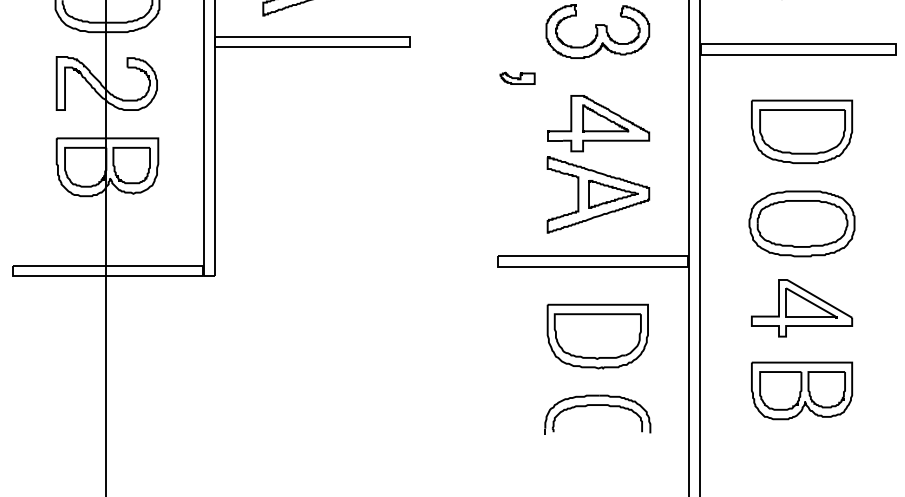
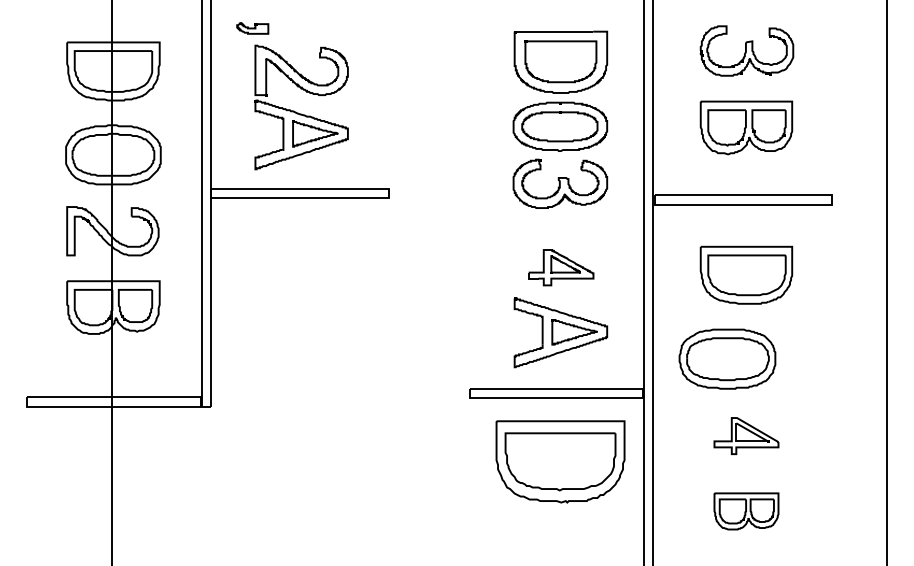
part: (516, 78) -> (486, 226), removed
part: (599, 123) -> (561, 267), size x0.7
part: (802, 223) -> (727, 358), moved
part: (802, 307) -> (746, 435), size x0.7
part: (596, 336) -> (559, 461), size x1.4
part: (802, 391) -> (746, 511), size x0.7
part: (597, 406) -> (560, 525), removed

